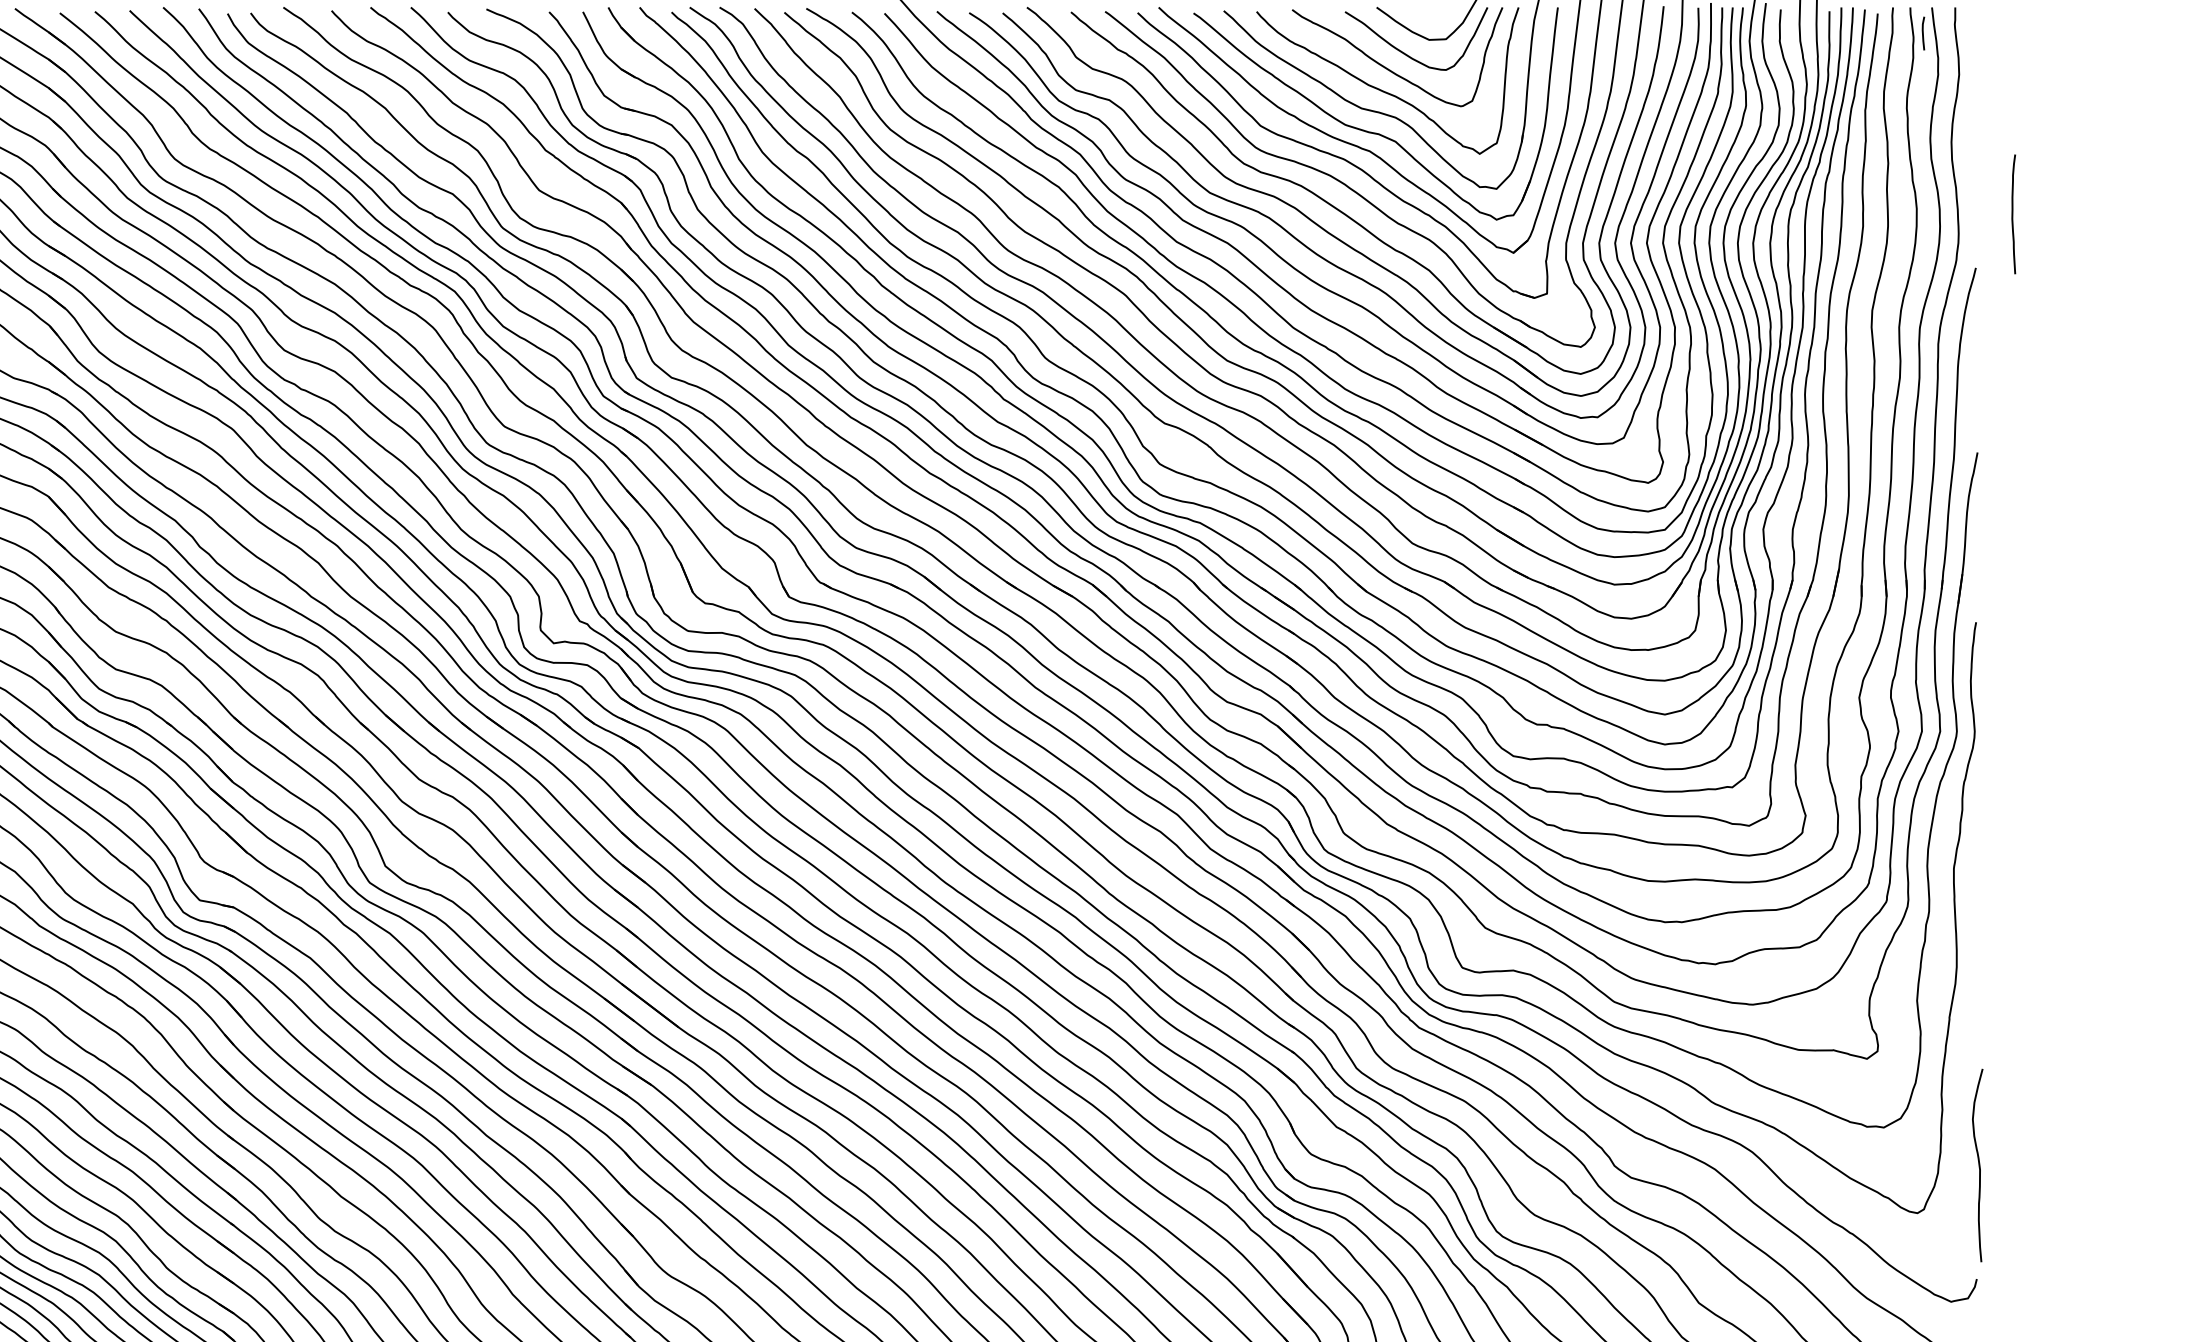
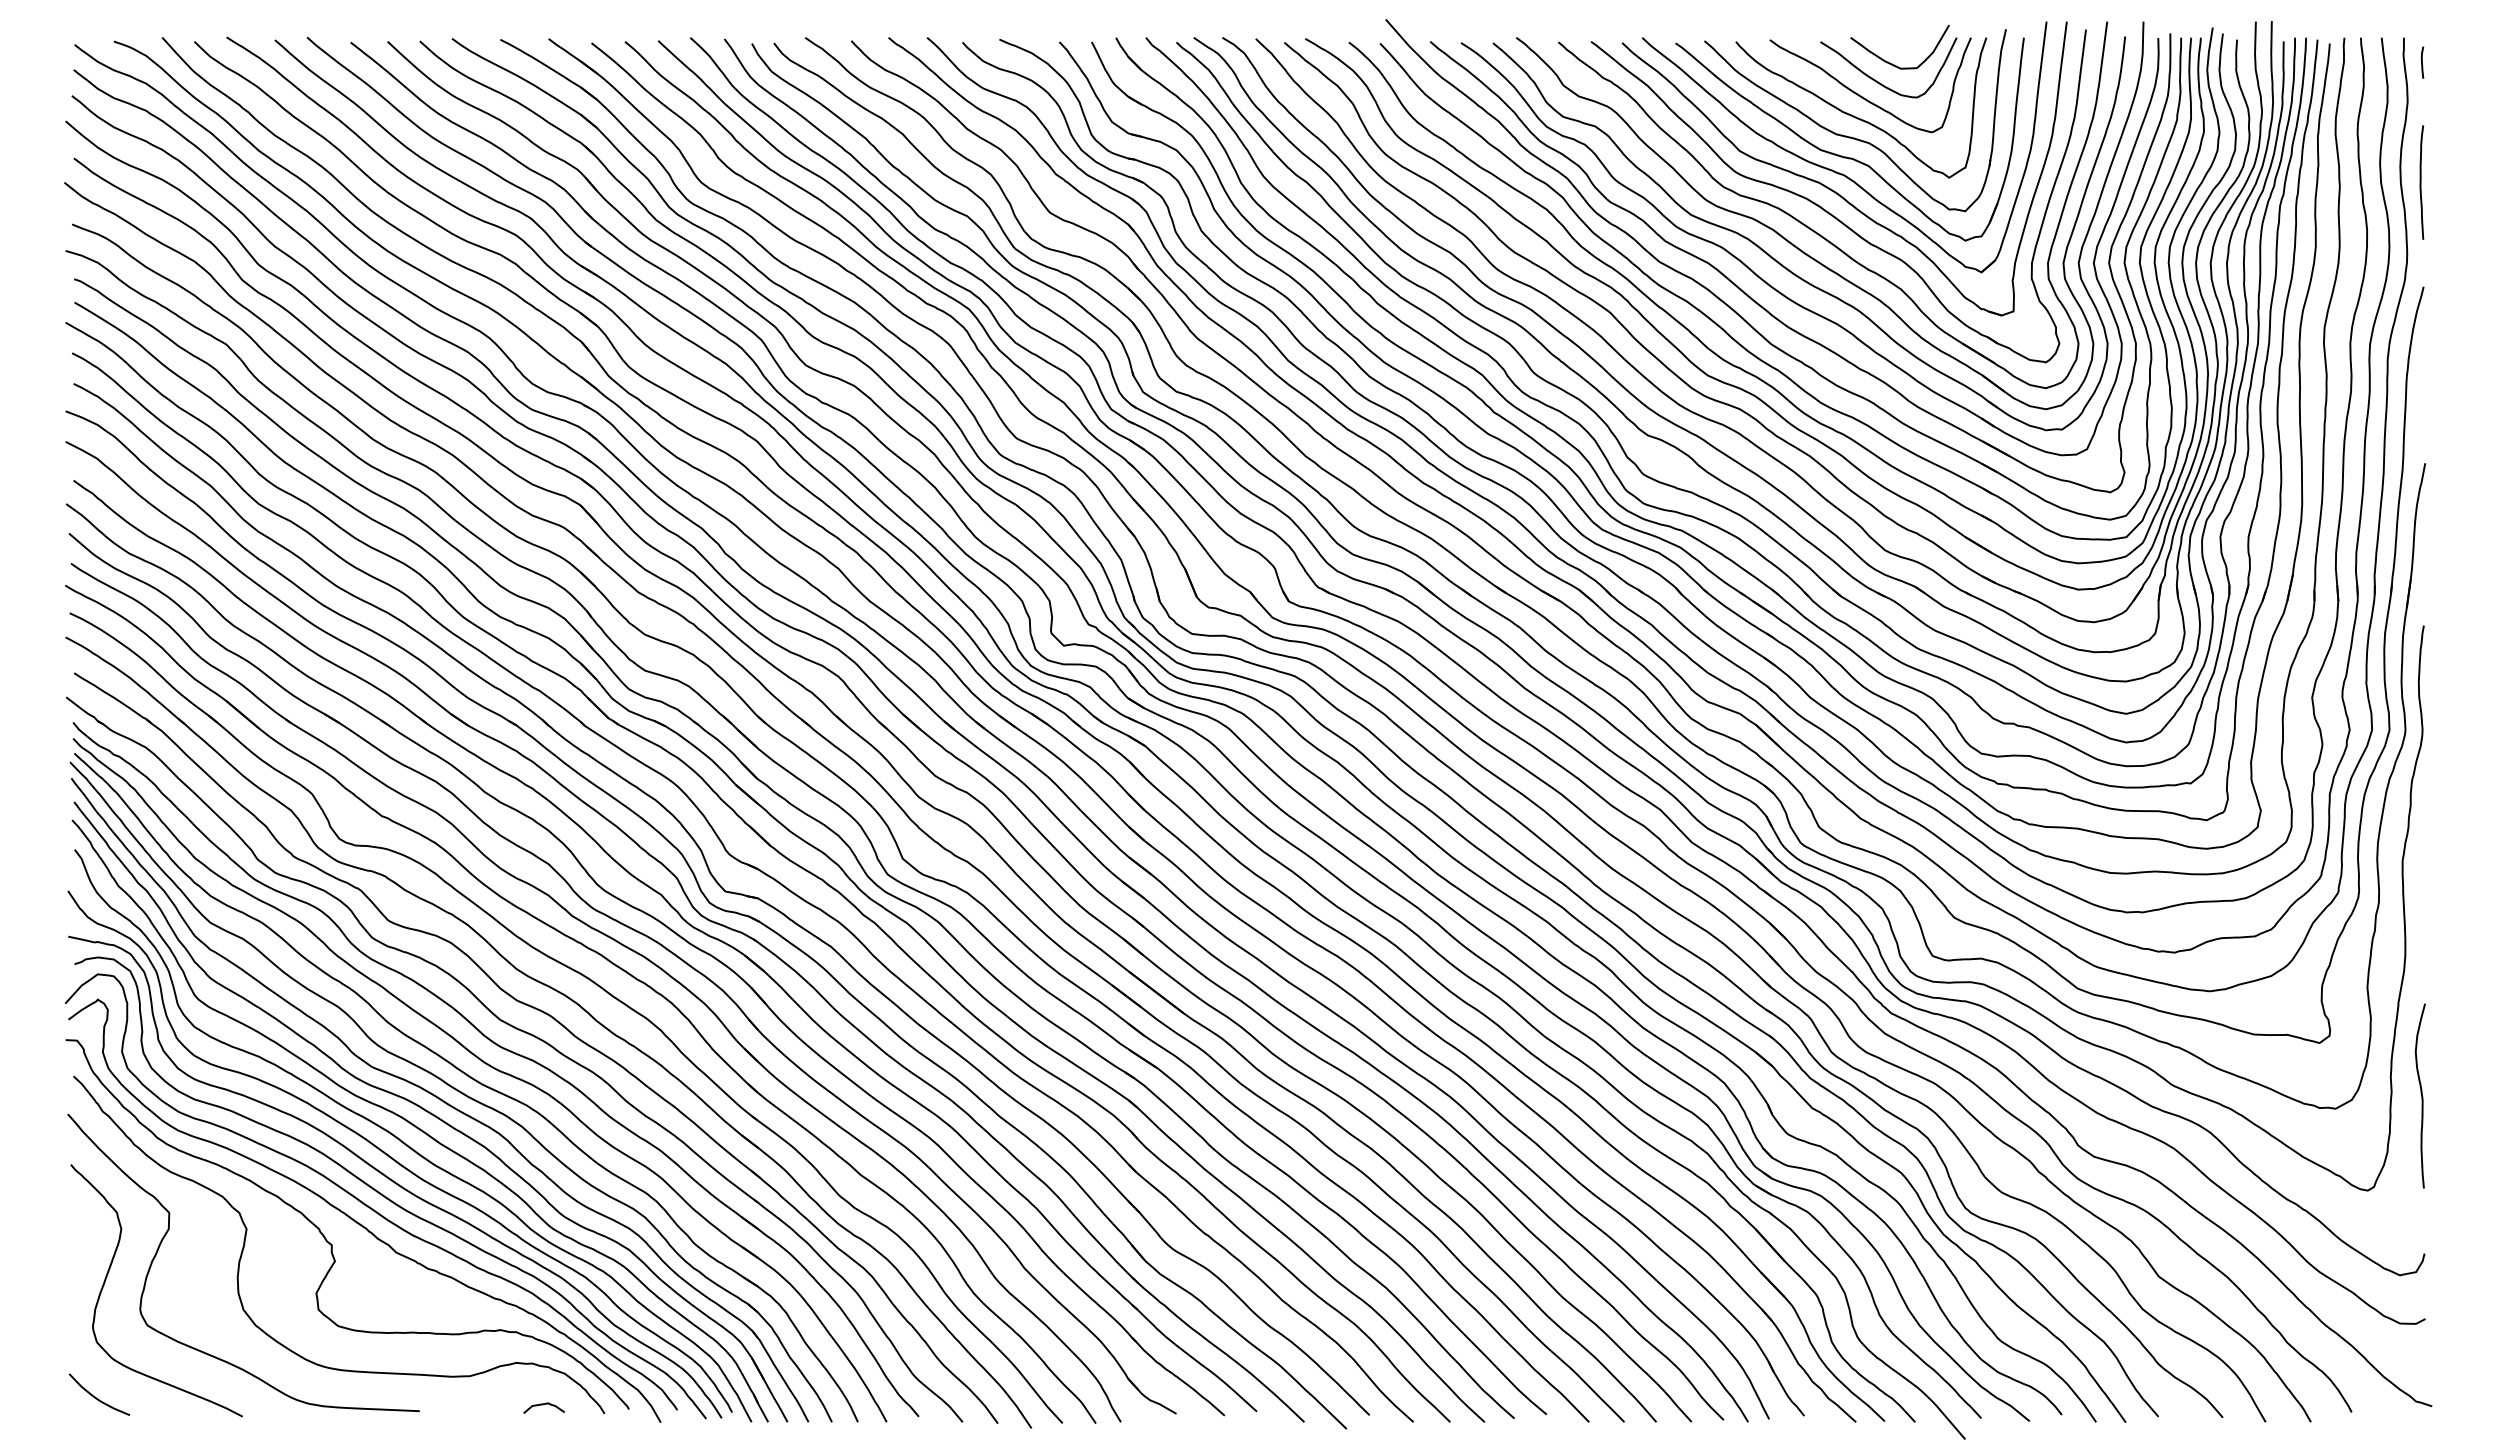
line: (1923, 33) -> (2422, 62), moved
curve: (2013, 214) -> (2421, 182), moved
curve: (1978, 1164) -> (2421, 1095), moved

